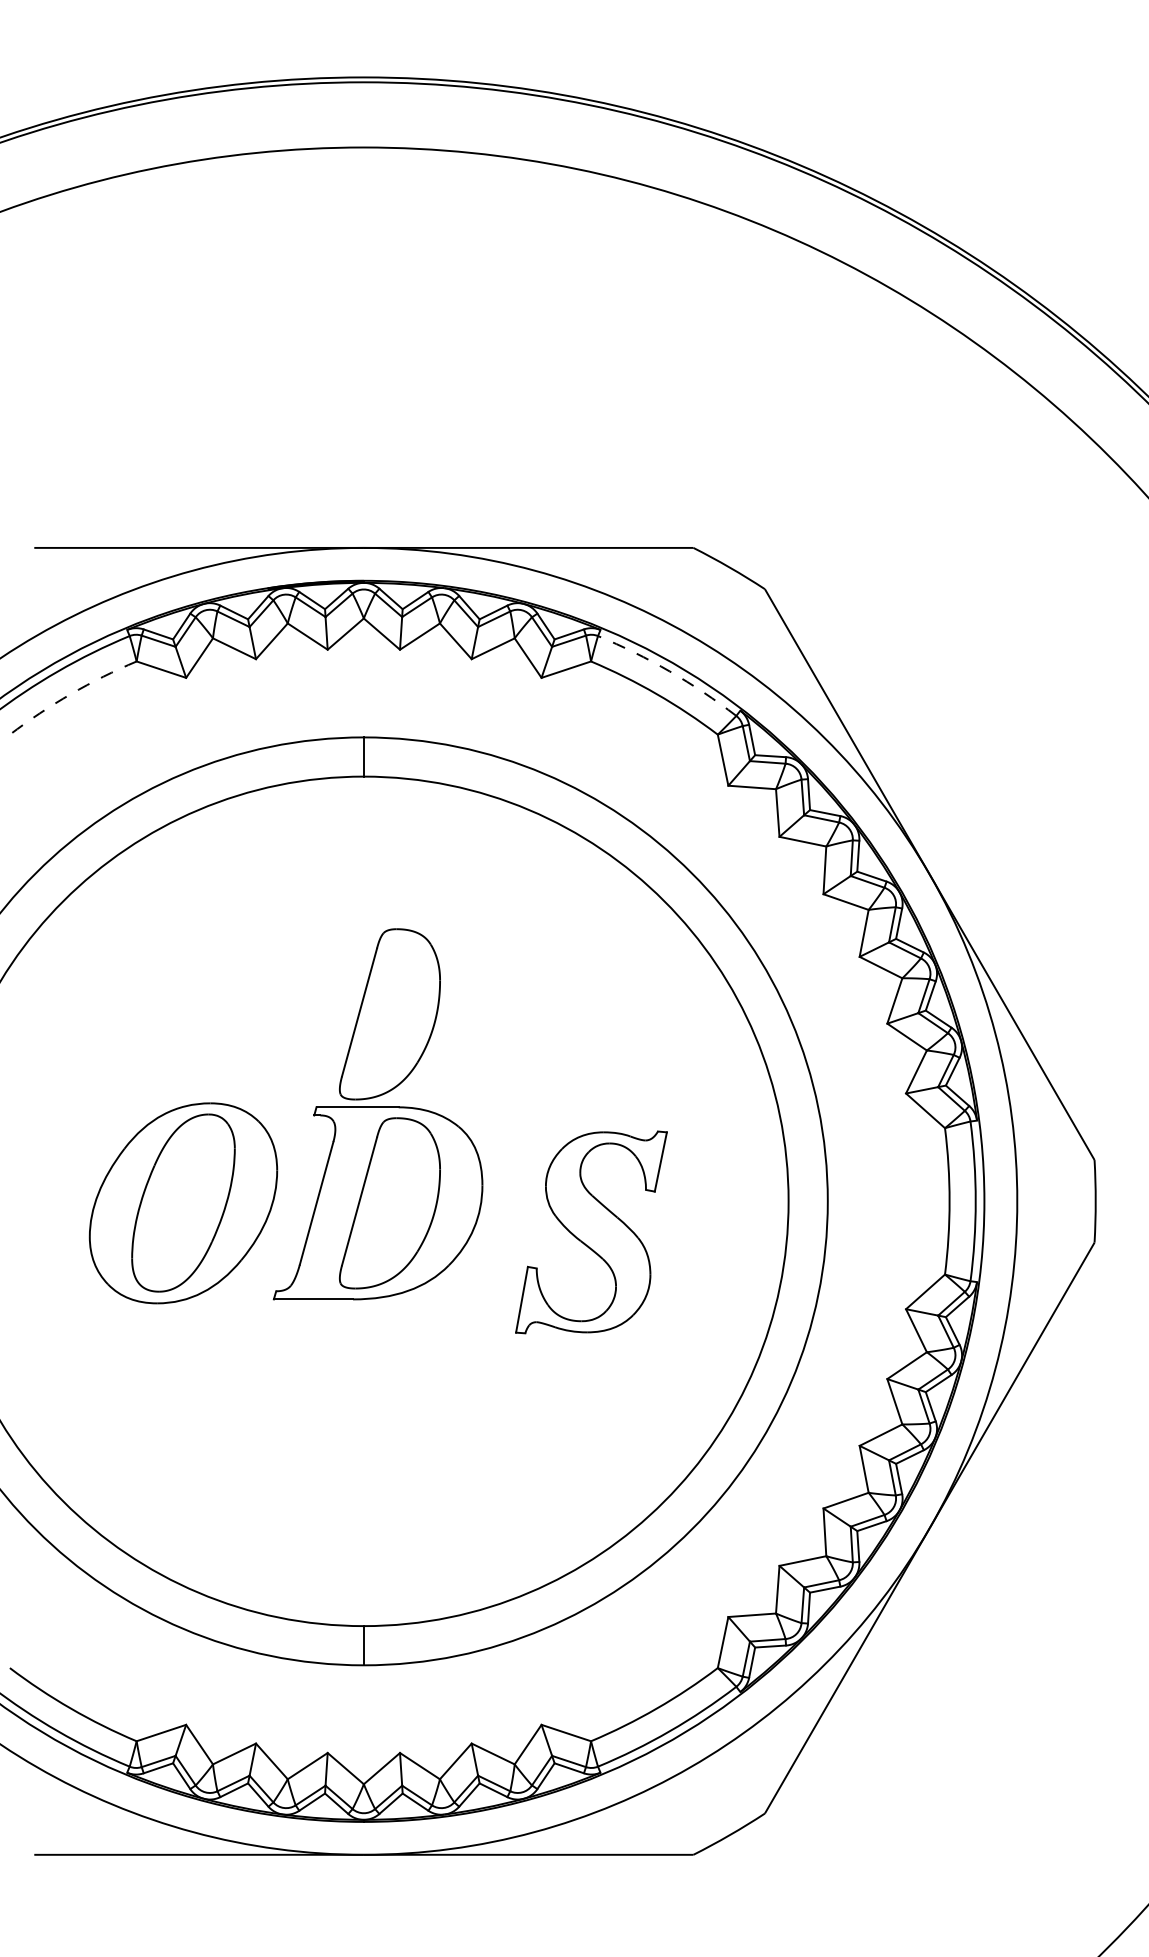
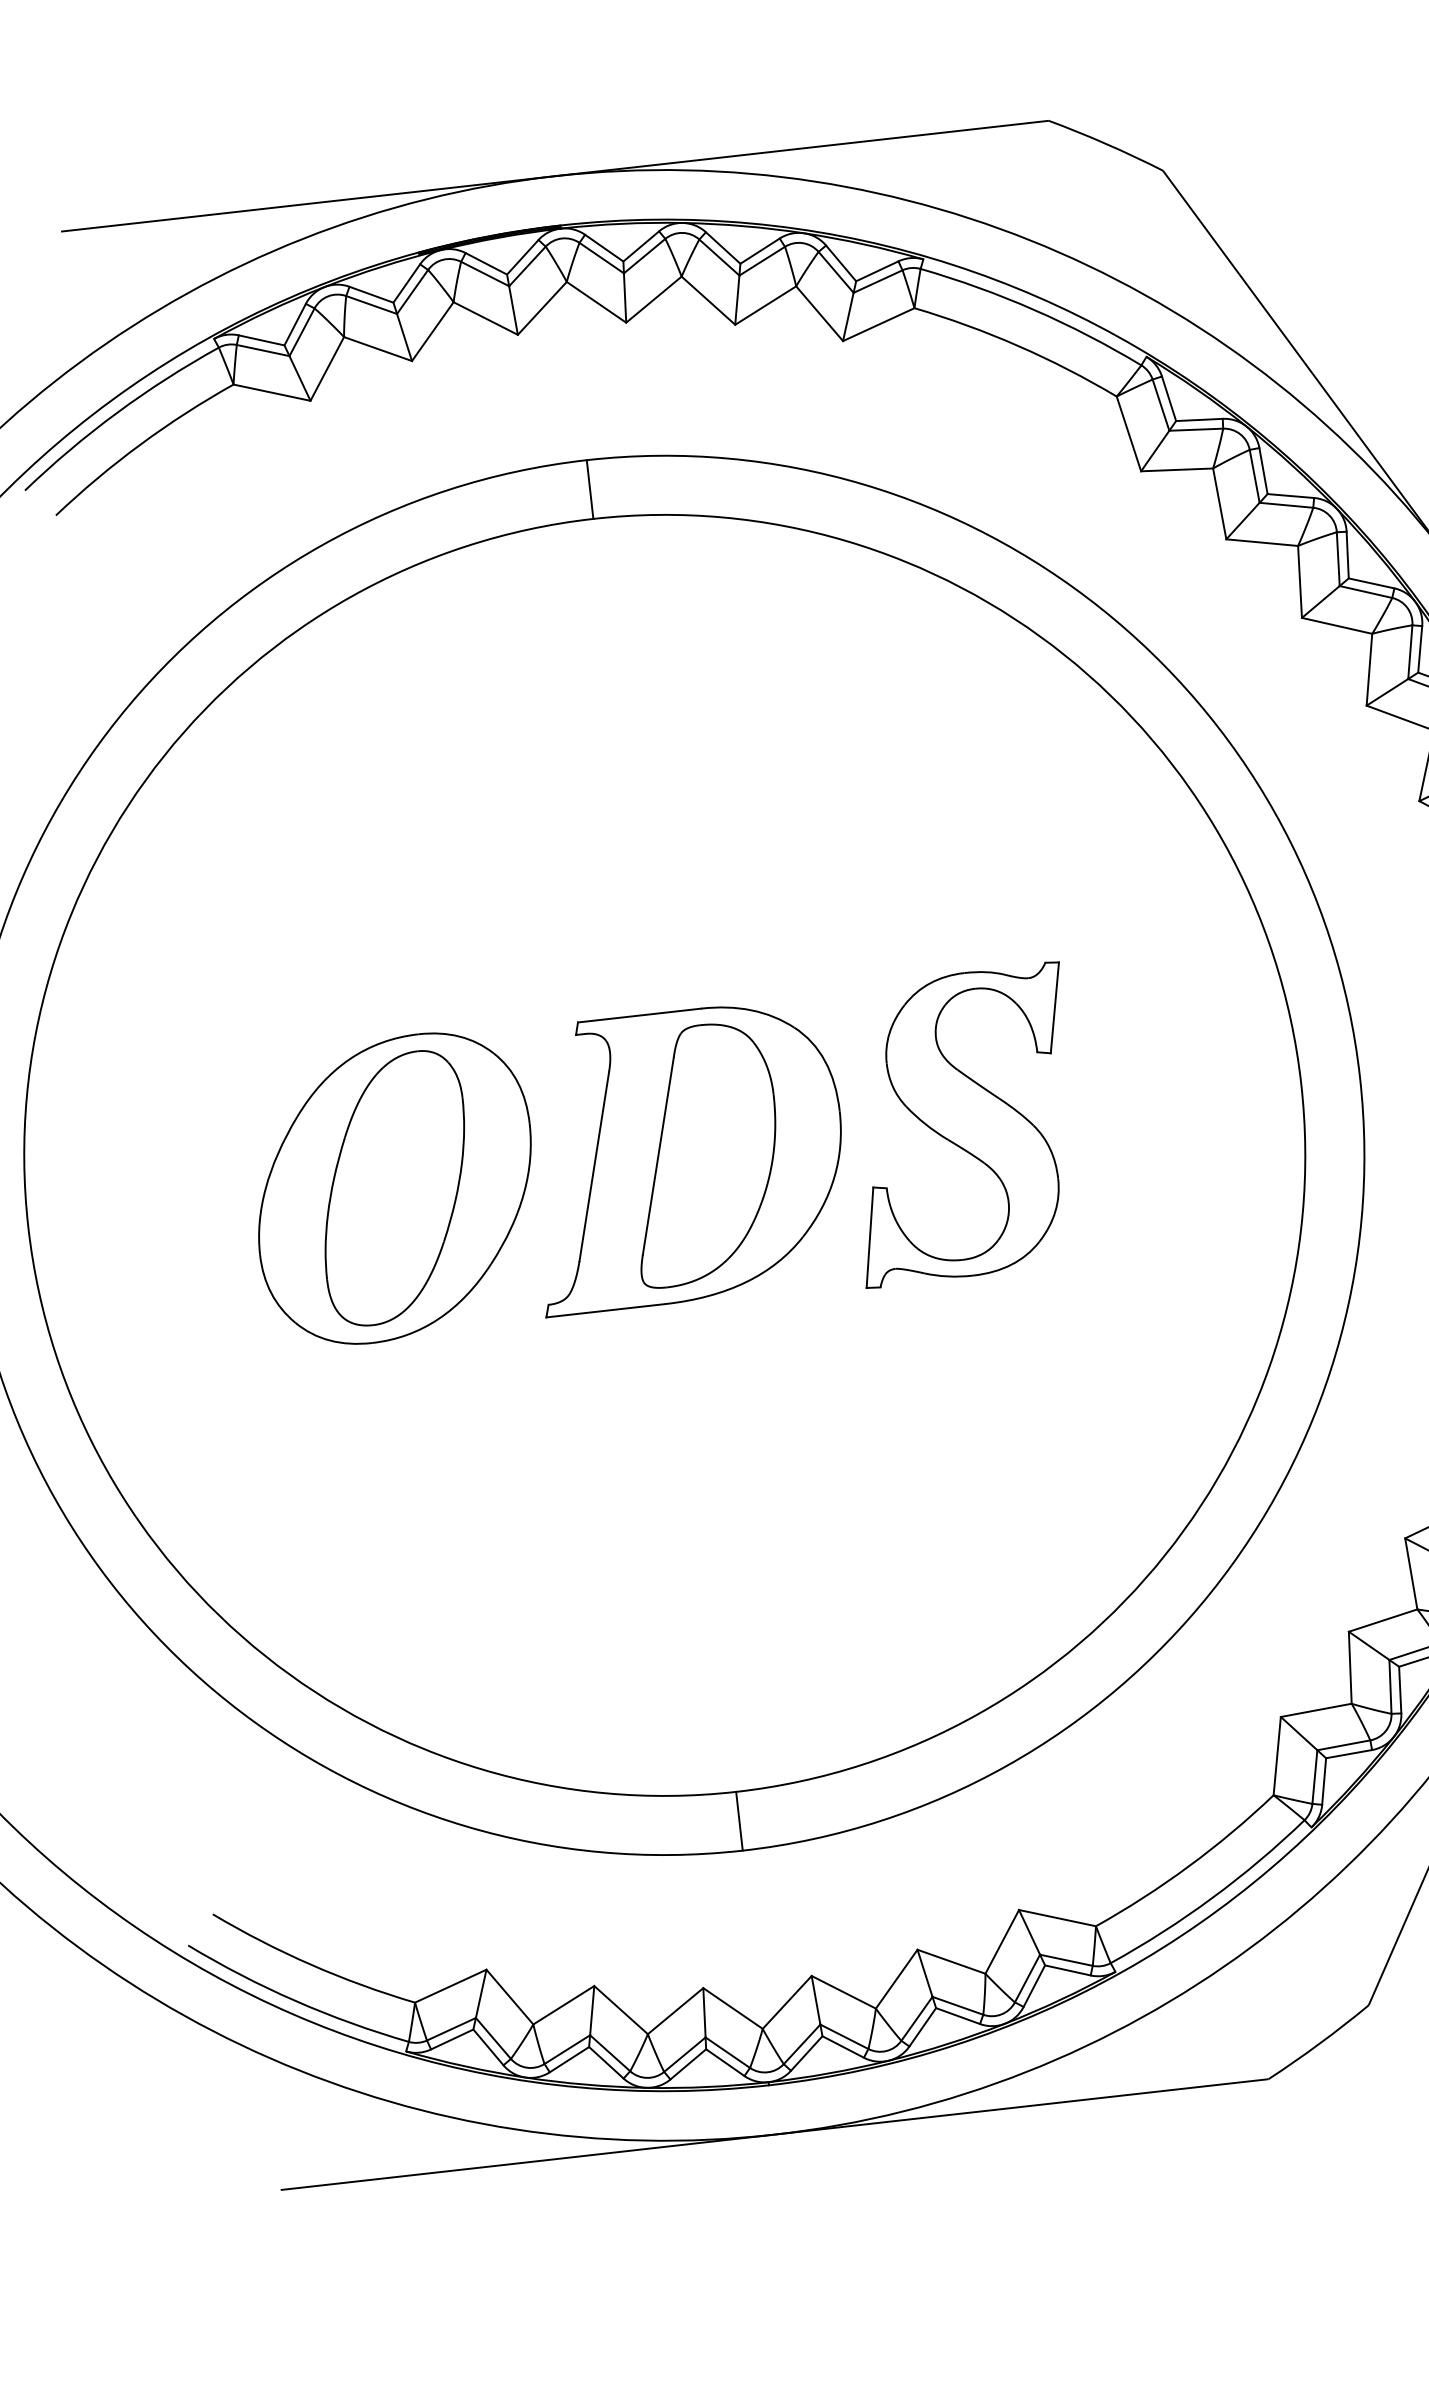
arc: (669, 671) -> (1033, 310), dashed -> solid
arc: (70, 694) -> (139, 445), dashed -> solid
part: (389, 1014) -> (671, 871), removed
part: (591, 1232) -> (962, 1125), moved

